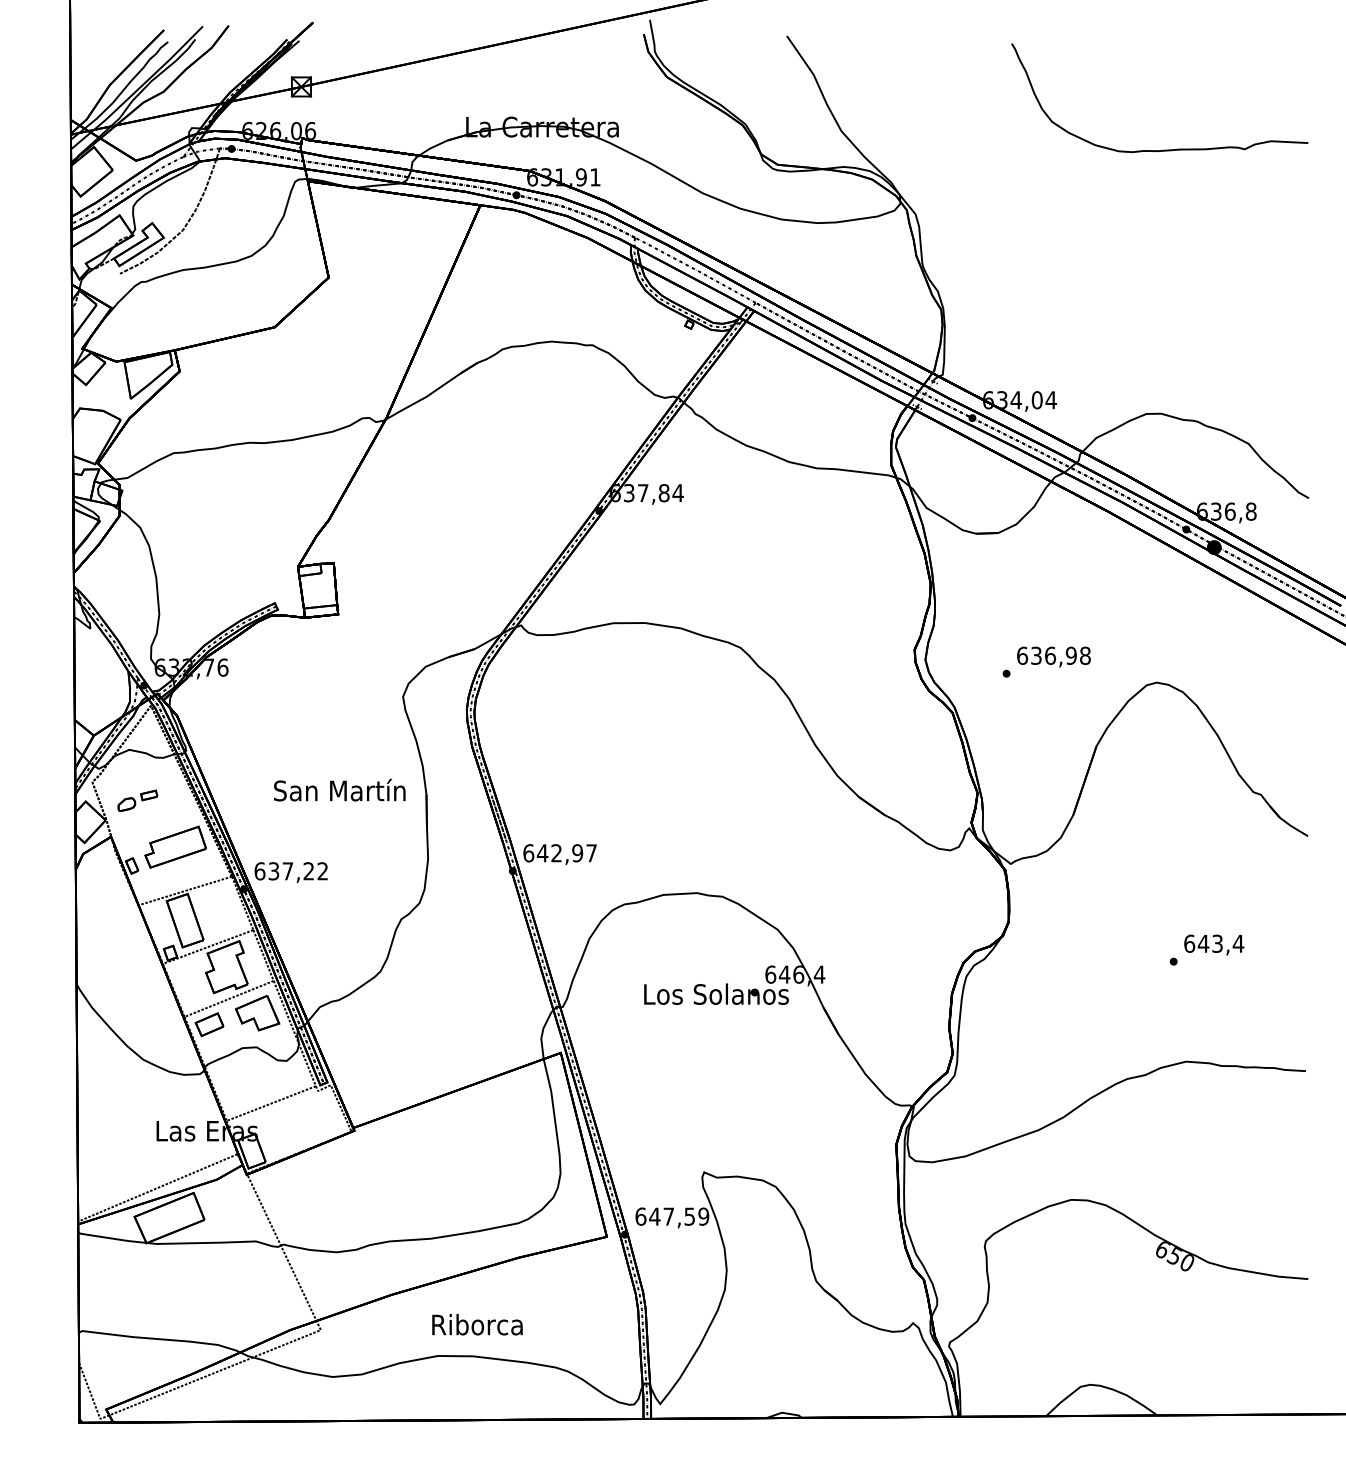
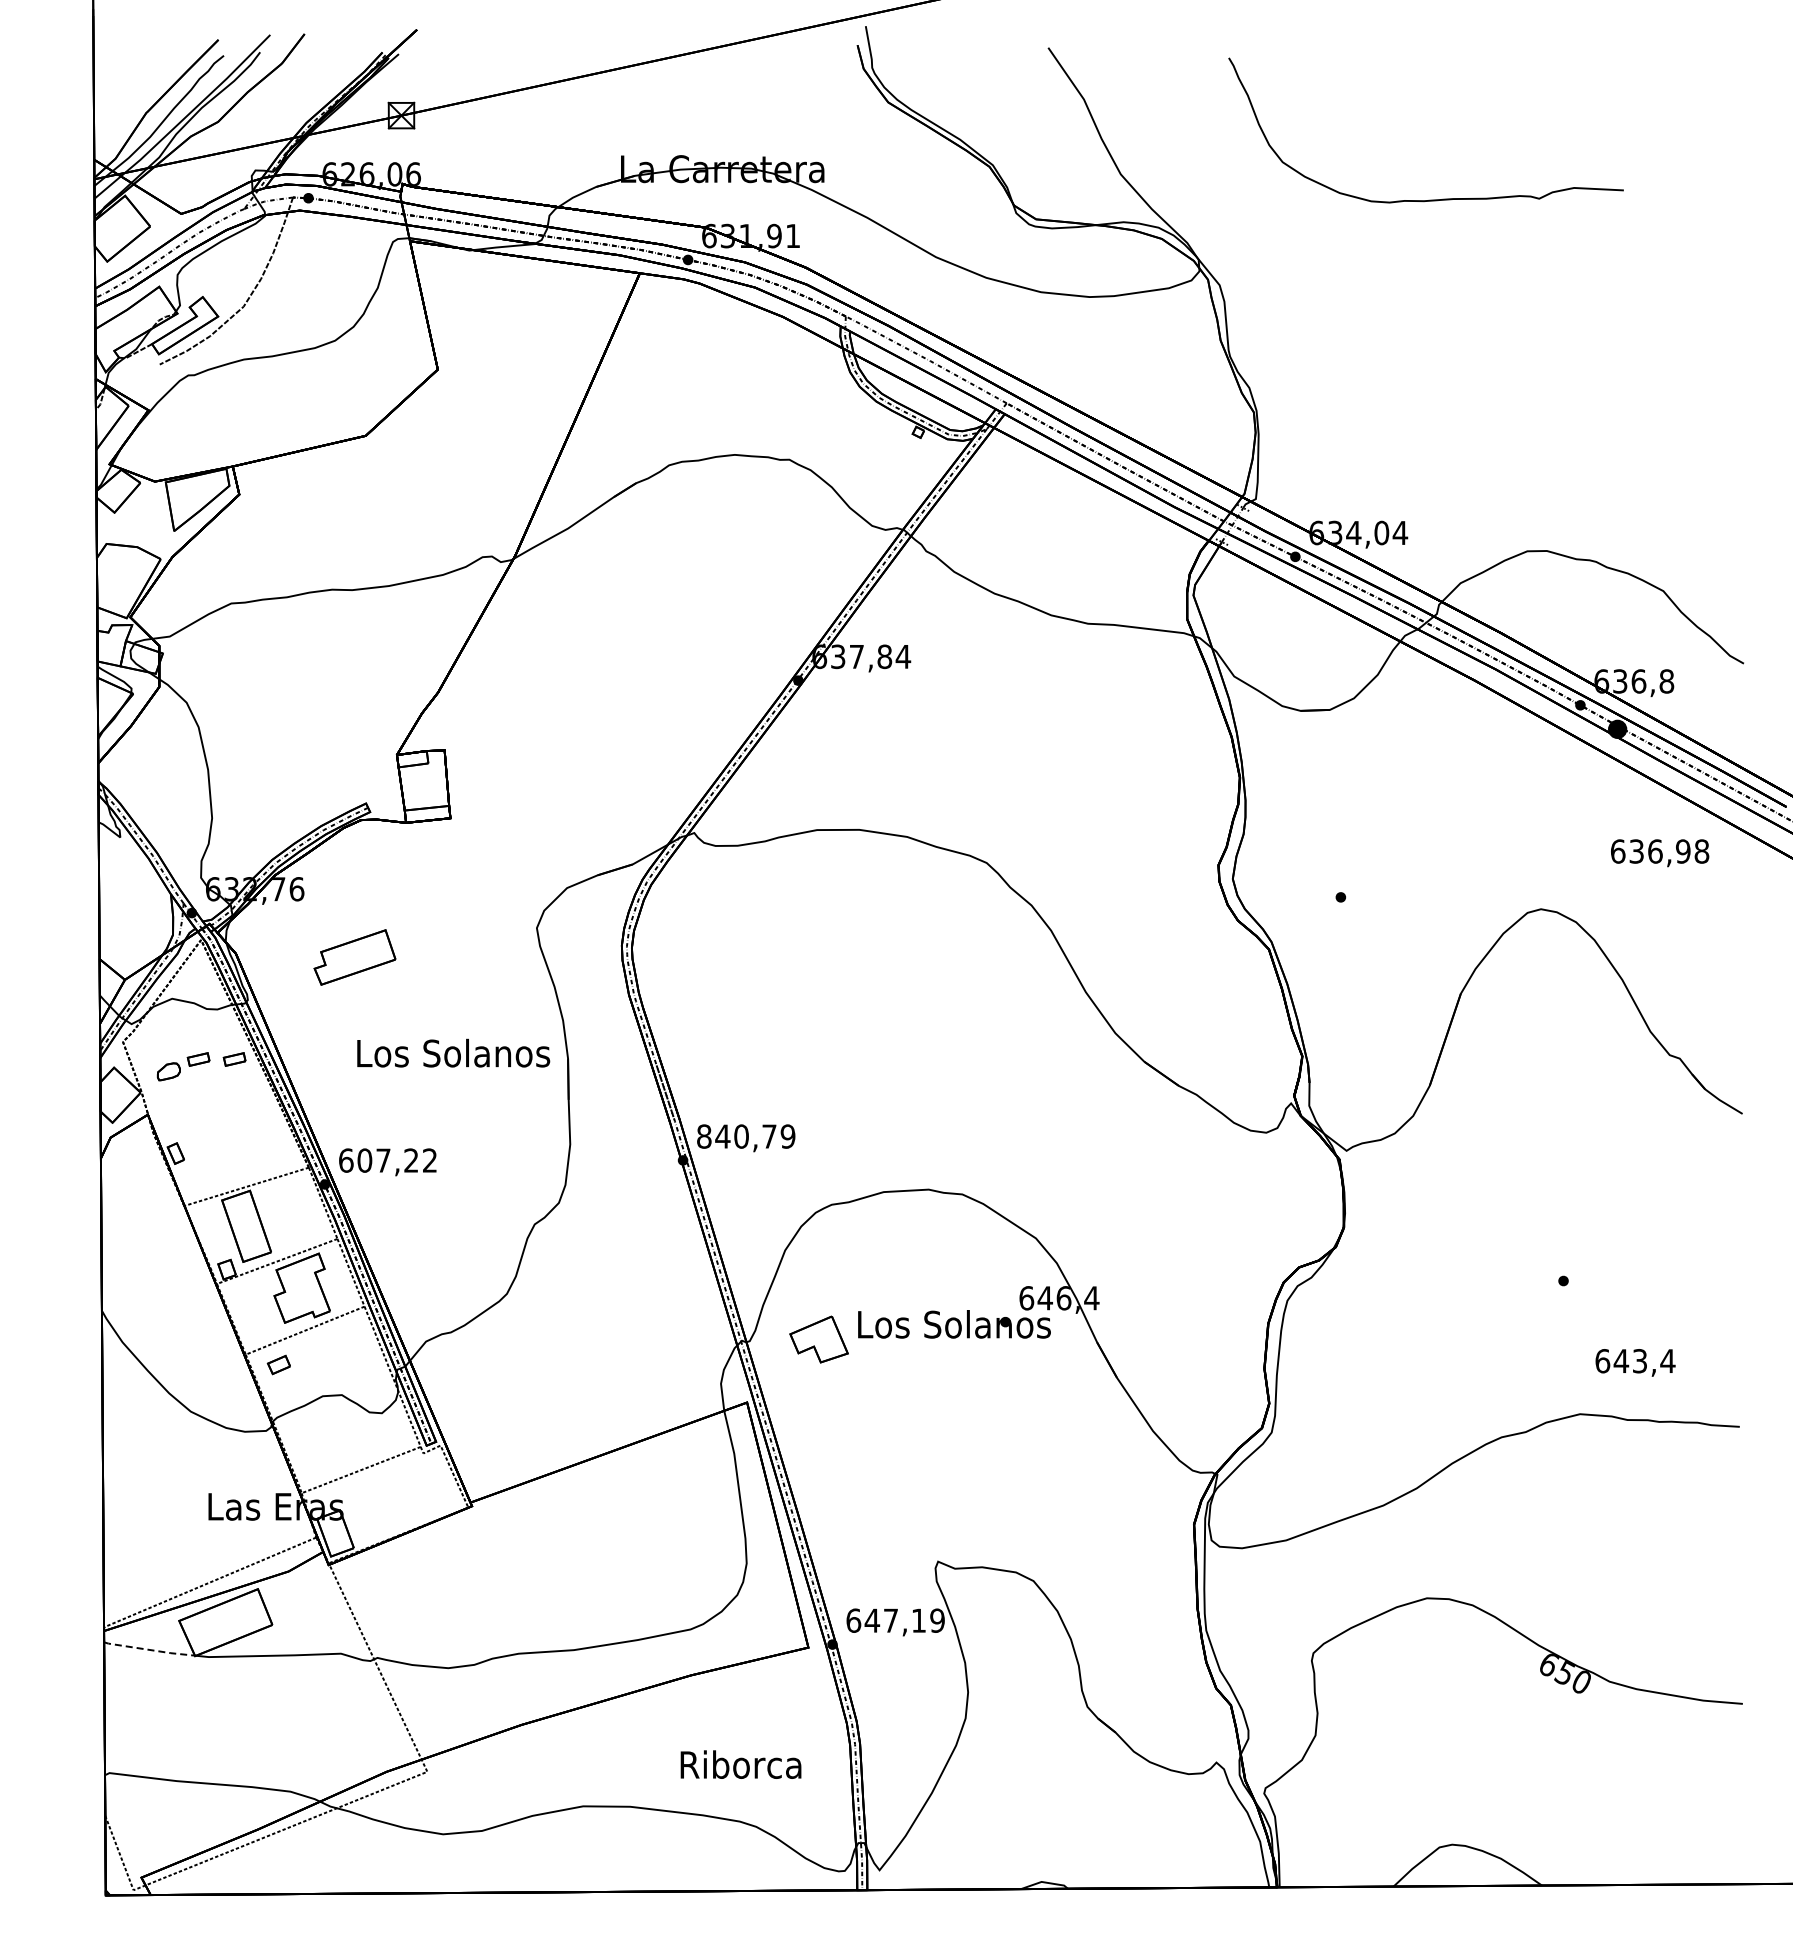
curve: (1162, 149) -> (1429, 199), moved
text: (1054, 657) -> (1660, 853), moved
text: (340, 790) -> (453, 1052), San Martín -> Los Solanos
part: (176, 795) -> (234, 1059), added
part: (175, 847) -> (354, 957), moved
text: (560, 853) -> (746, 1136), 642,97 -> 840,79
text: (273, 871) -> (364, 1160), 637,22 -> 607,22
text: (1214, 944) -> (1635, 1362), moved
part: (257, 1013) -> (818, 1339), moved
part: (209, 1024) -> (278, 1364), size x0.6
text: (689, 1216) -> (918, 1620), 647,59 -> 647,19
line: (113, 1239) -> (150, 1650), solid -> dashed
text: (477, 1324) -> (740, 1764), moved

